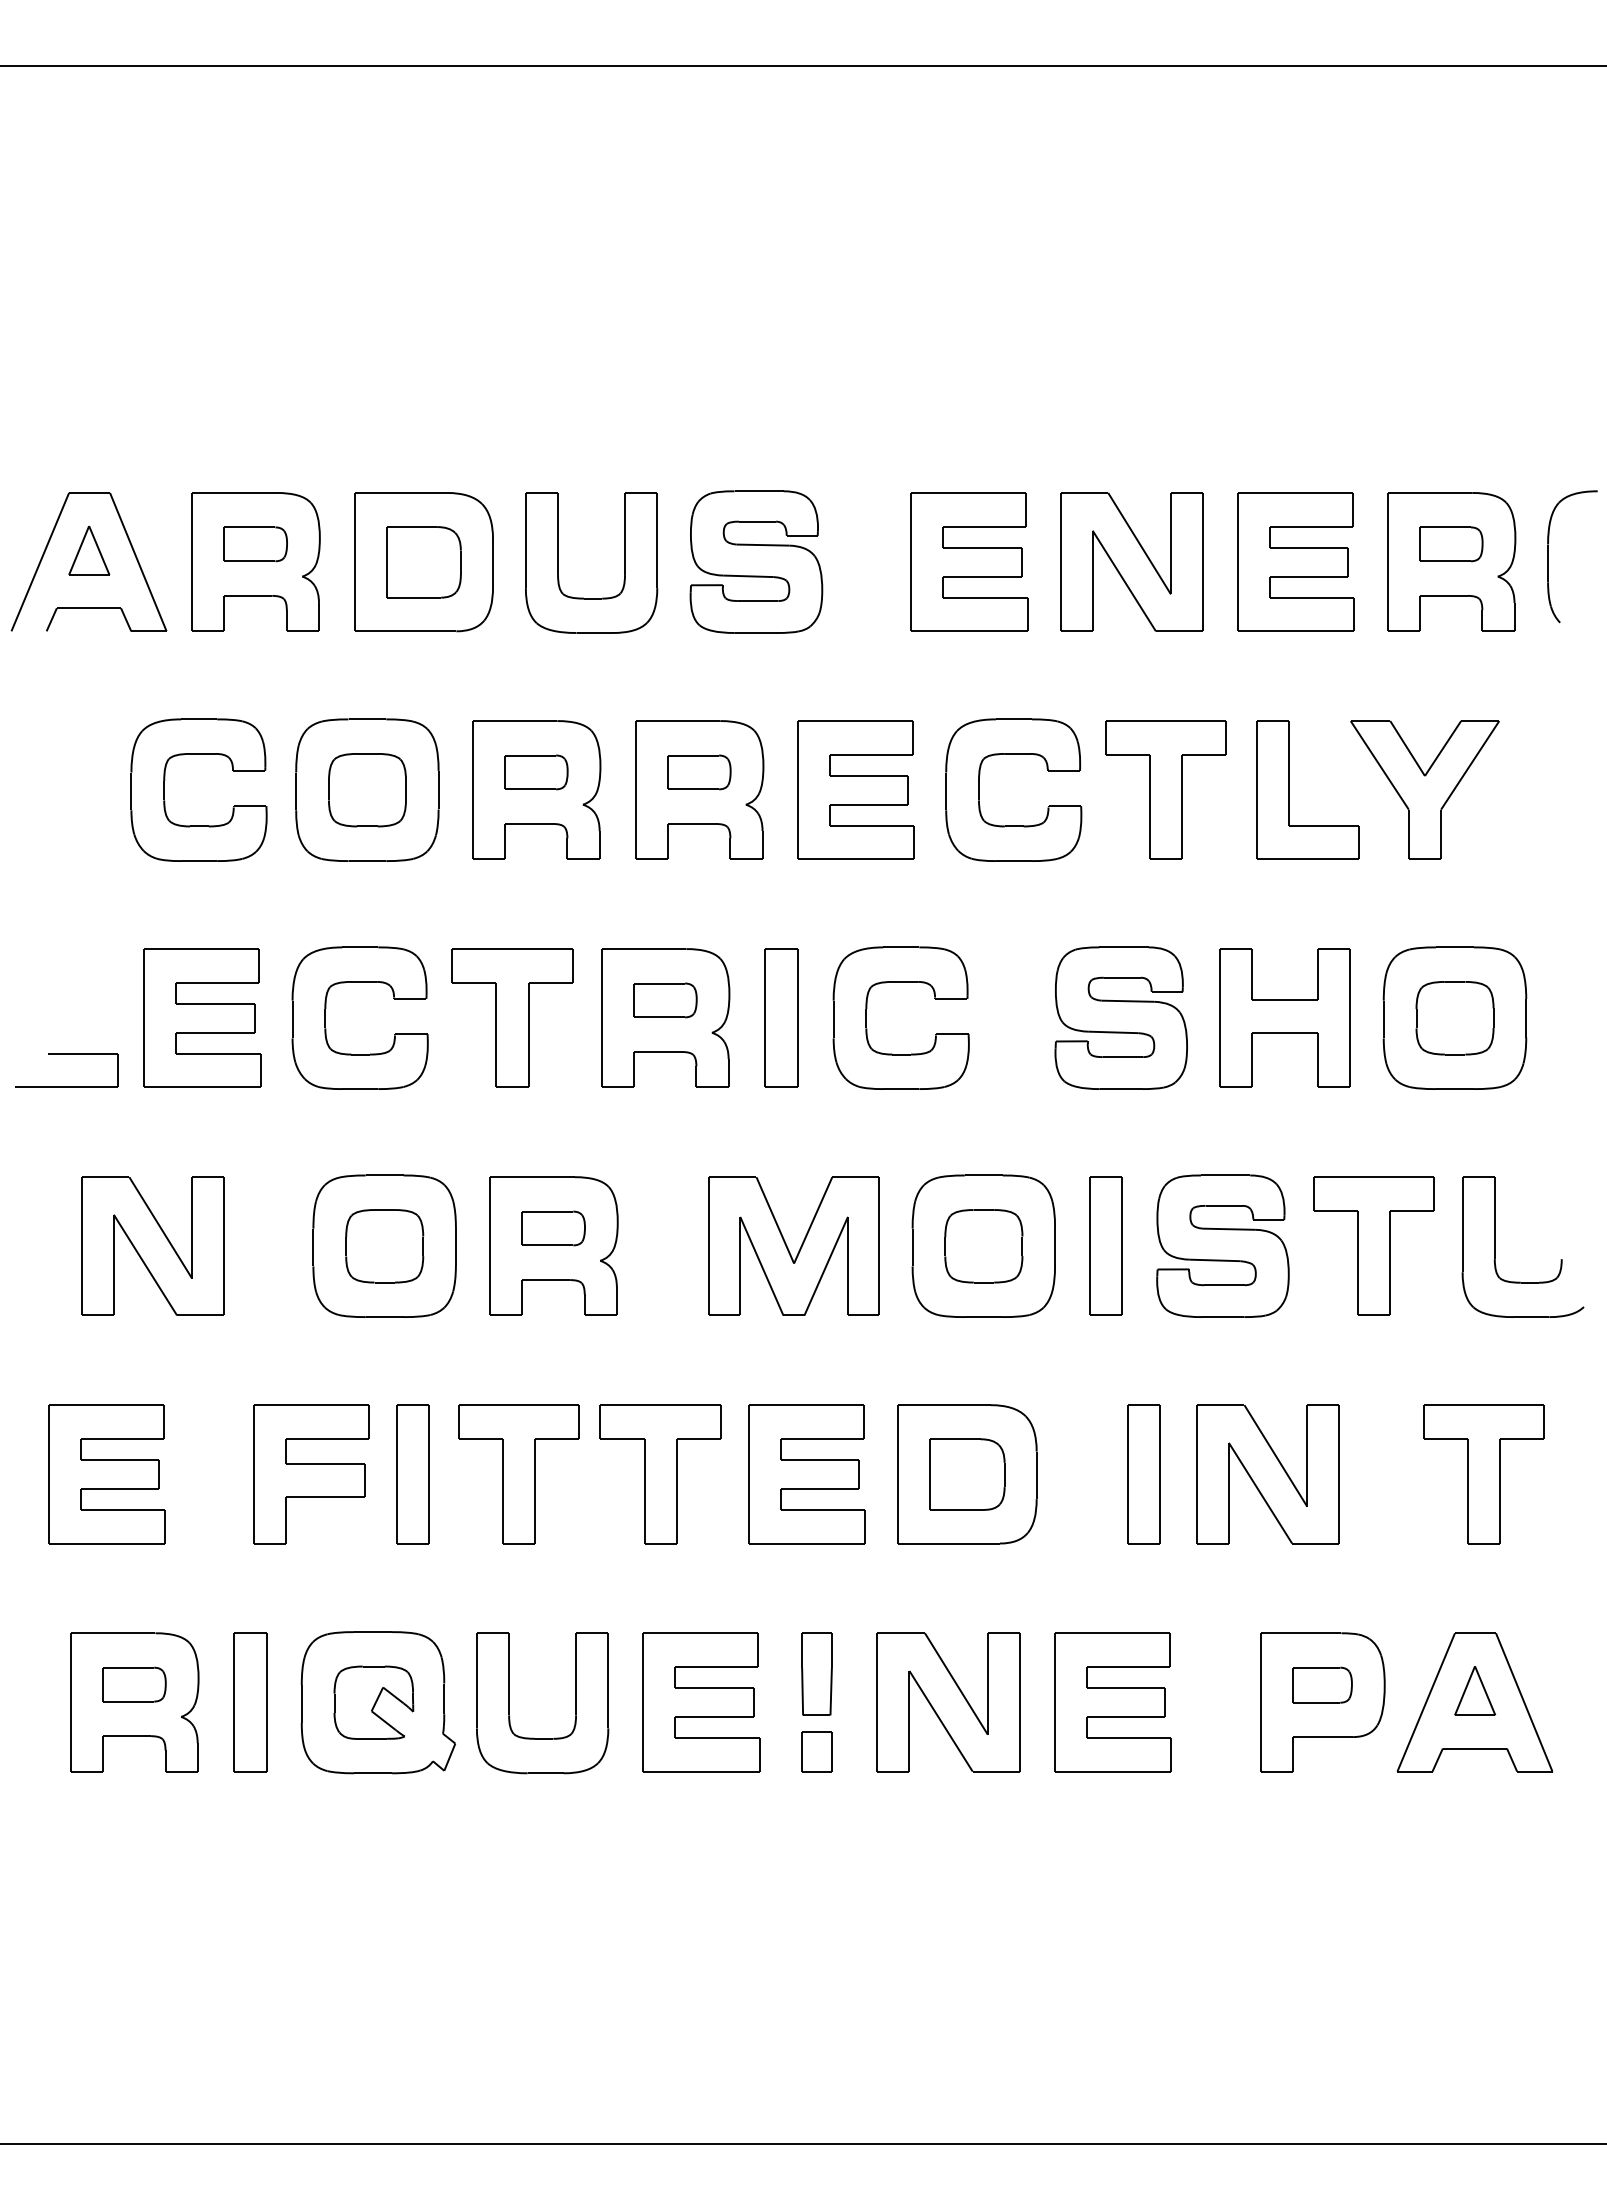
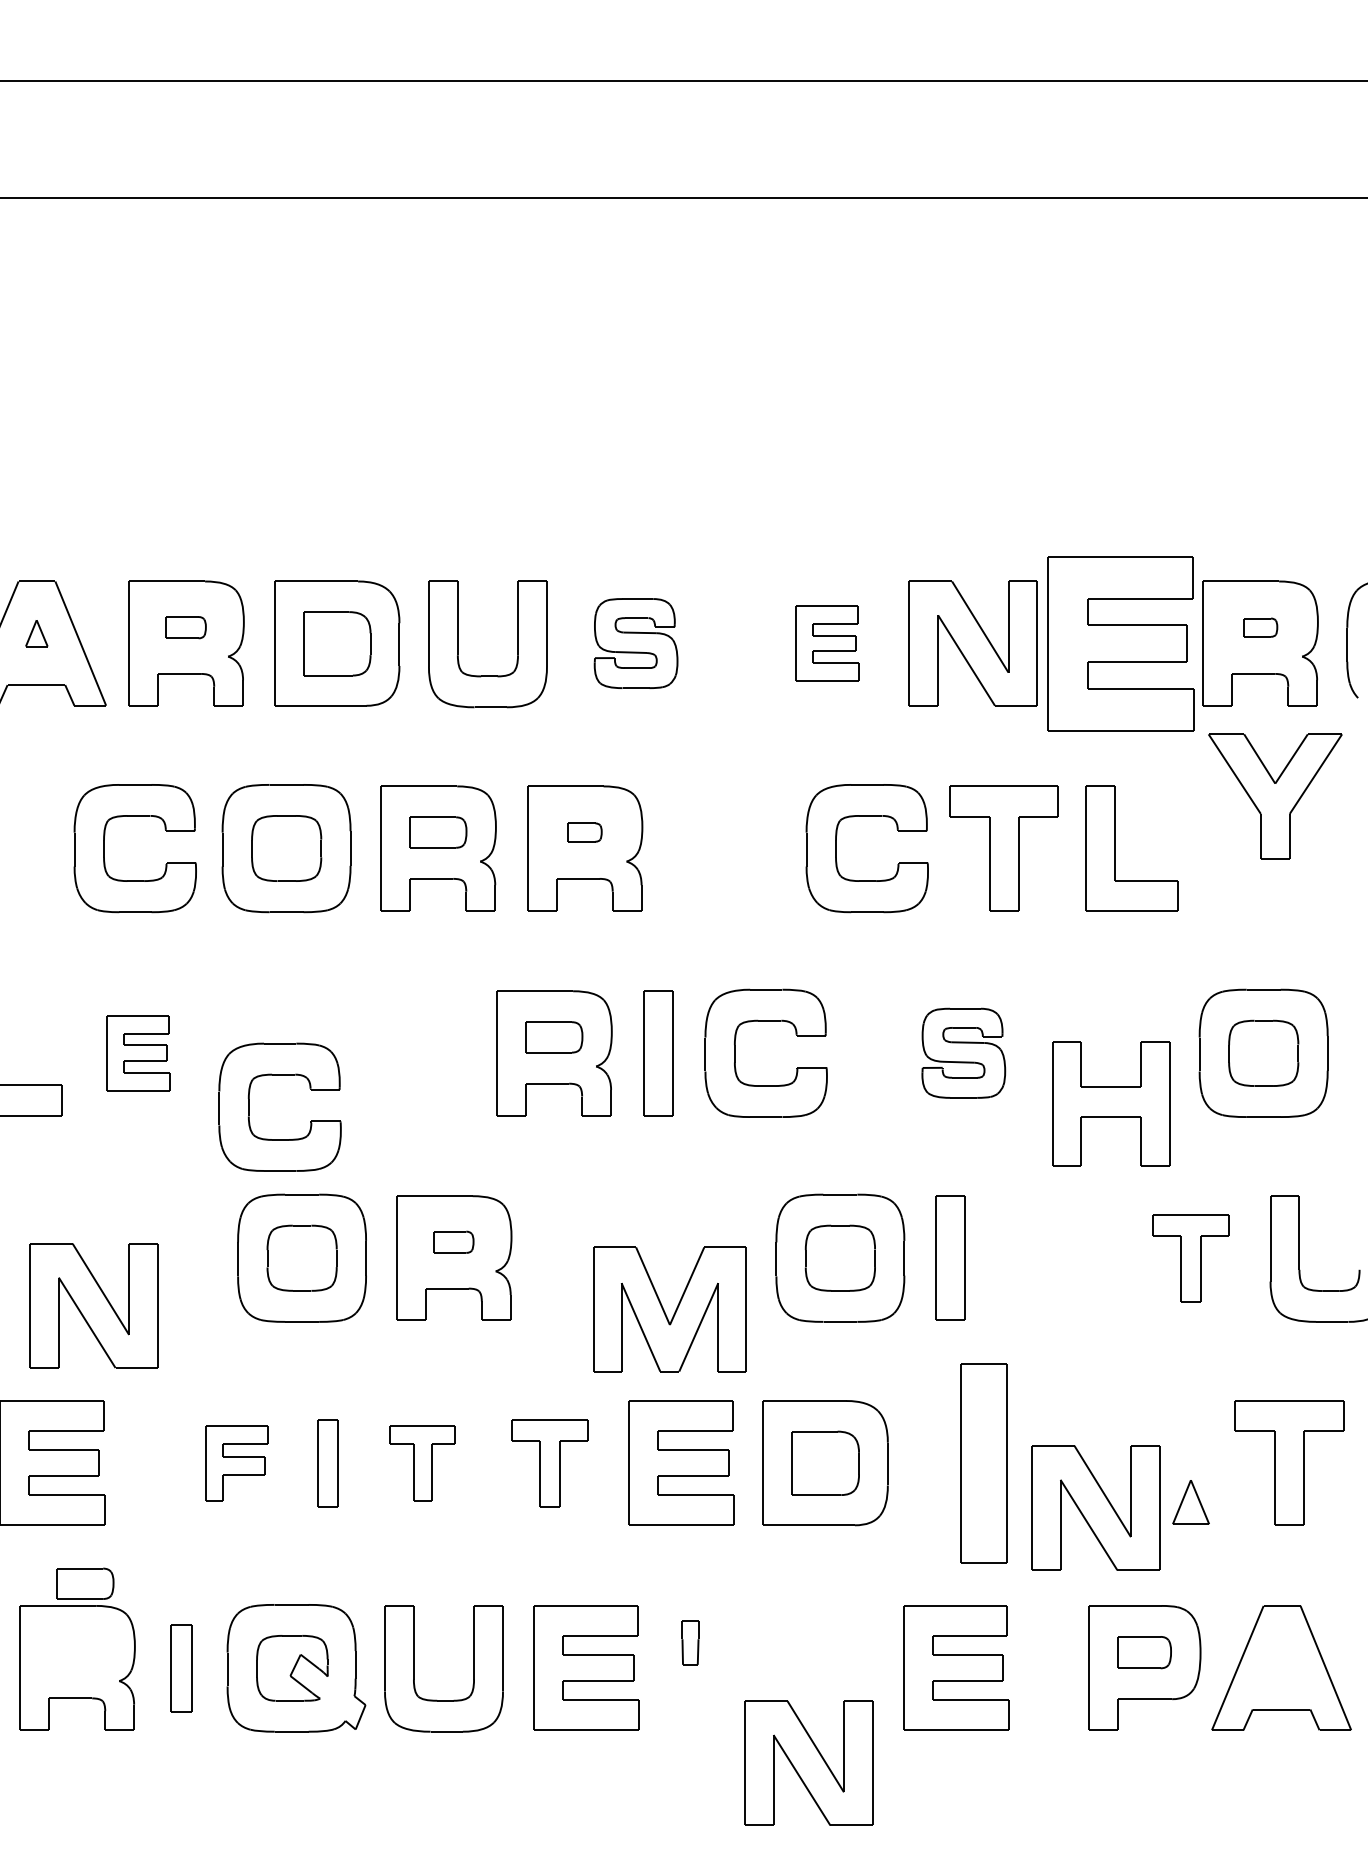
part: (255, 544) -> (186, 627), size x0.7
part: (1451, 544) -> (1260, 627), size x0.6
part: (89, 550) -> (36, 633), size x0.6
part: (756, 561) -> (636, 643), size x0.7
part: (969, 561) -> (827, 643), size x0.6
part: (1295, 561) -> (1120, 643), size x1.4
part: (699, 772) -> (584, 832), size x0.6
part: (855, 789) -> (725, 847), removed
part: (1424, 789) -> (1274, 795), moved
part: (202, 1017) -> (138, 1052), size x0.6
part: (325, 1017) -> (248, 1106), moved
part: (512, 1017) -> (416, 1052), removed
part: (1120, 1017) -> (963, 1052), size x0.7
part: (1284, 1017) -> (1110, 1103), moved
part: (553, 1228) -> (453, 1242), size x0.7
part: (152, 1245) -> (93, 1305), moved
part: (793, 1245) -> (669, 1308), moved
part: (1222, 1245) -> (1054, 1257), removed
part: (1373, 1245) -> (1190, 1257), size x0.7
part: (311, 1474) -> (236, 1463), size x0.6
part: (412, 1474) -> (327, 1463), size x0.7
part: (518, 1474) -> (422, 1463), size x0.6
part: (660, 1474) -> (549, 1463), size x0.7
part: (1143, 1474) -> (983, 1463), size x1.6
part: (1267, 1474) -> (1095, 1508), moved
part: (816, 1673) -> (690, 1642), size x0.6
part: (134, 1684) -> (85, 1583), moved
part: (1475, 1690) -> (1191, 1501), moved
part: (250, 1702) -> (181, 1668), size x0.7
part: (948, 1702) -> (808, 1763), moved
part: (816, 1751) -> (690, 1712), removed

